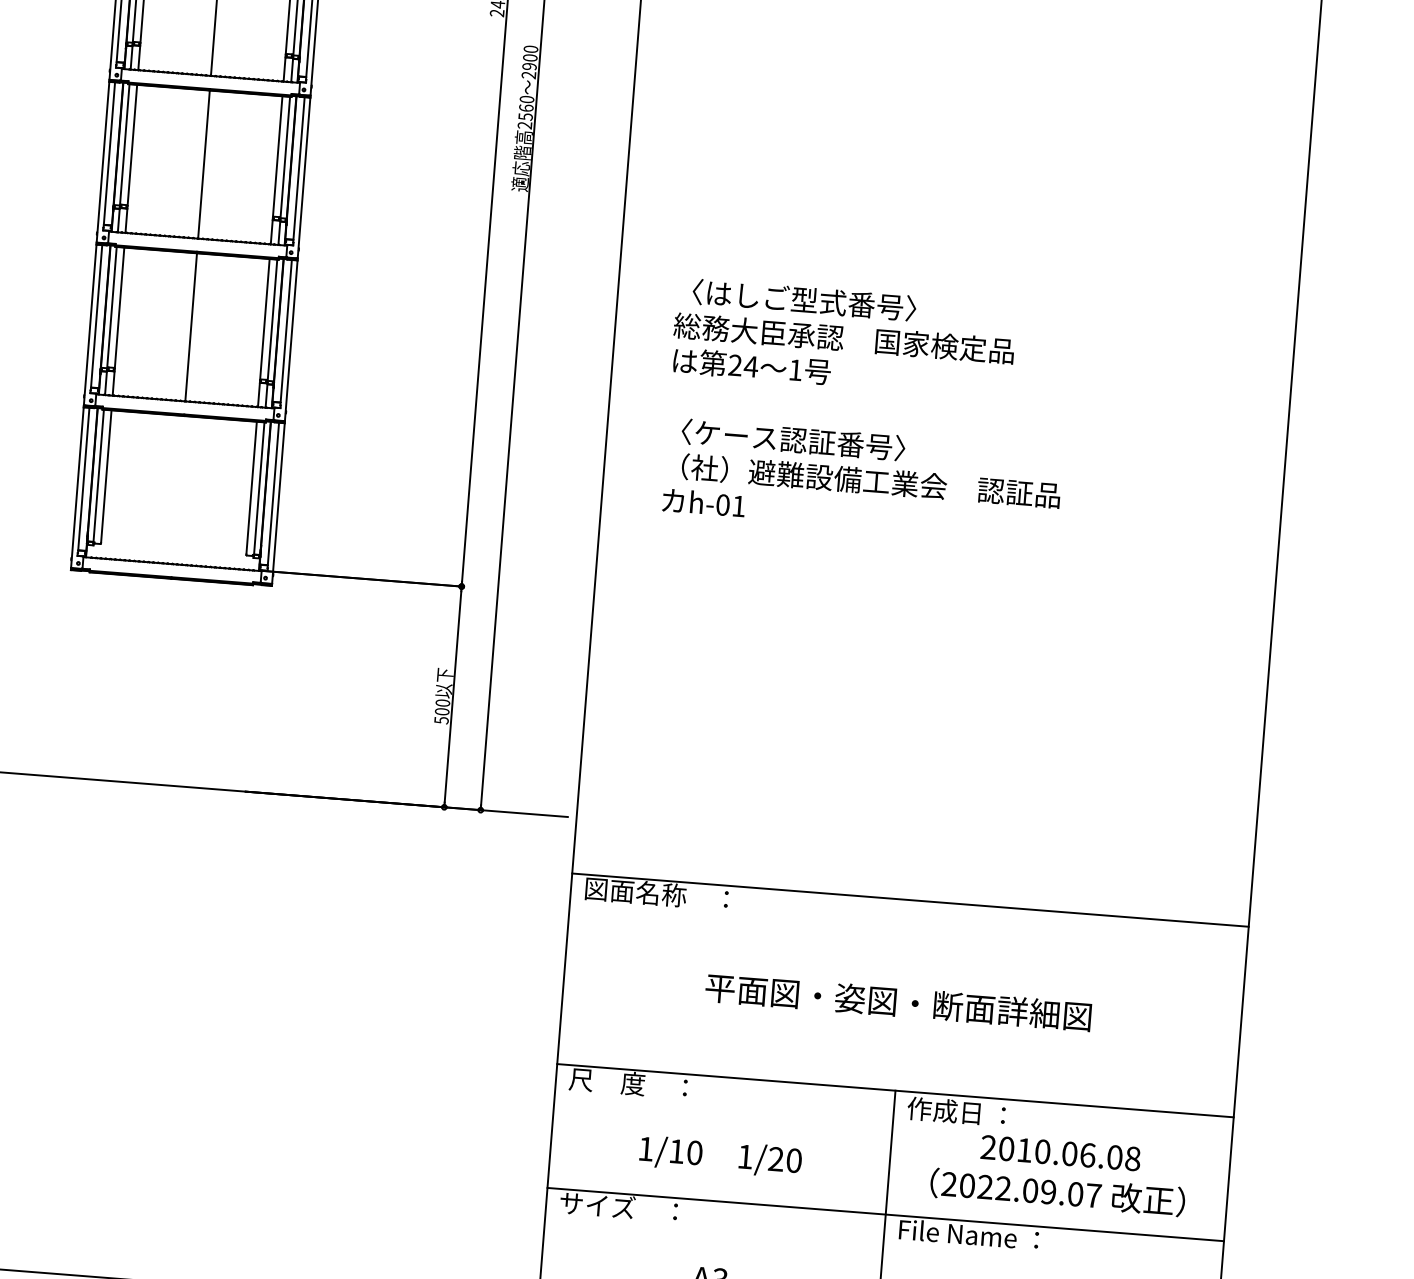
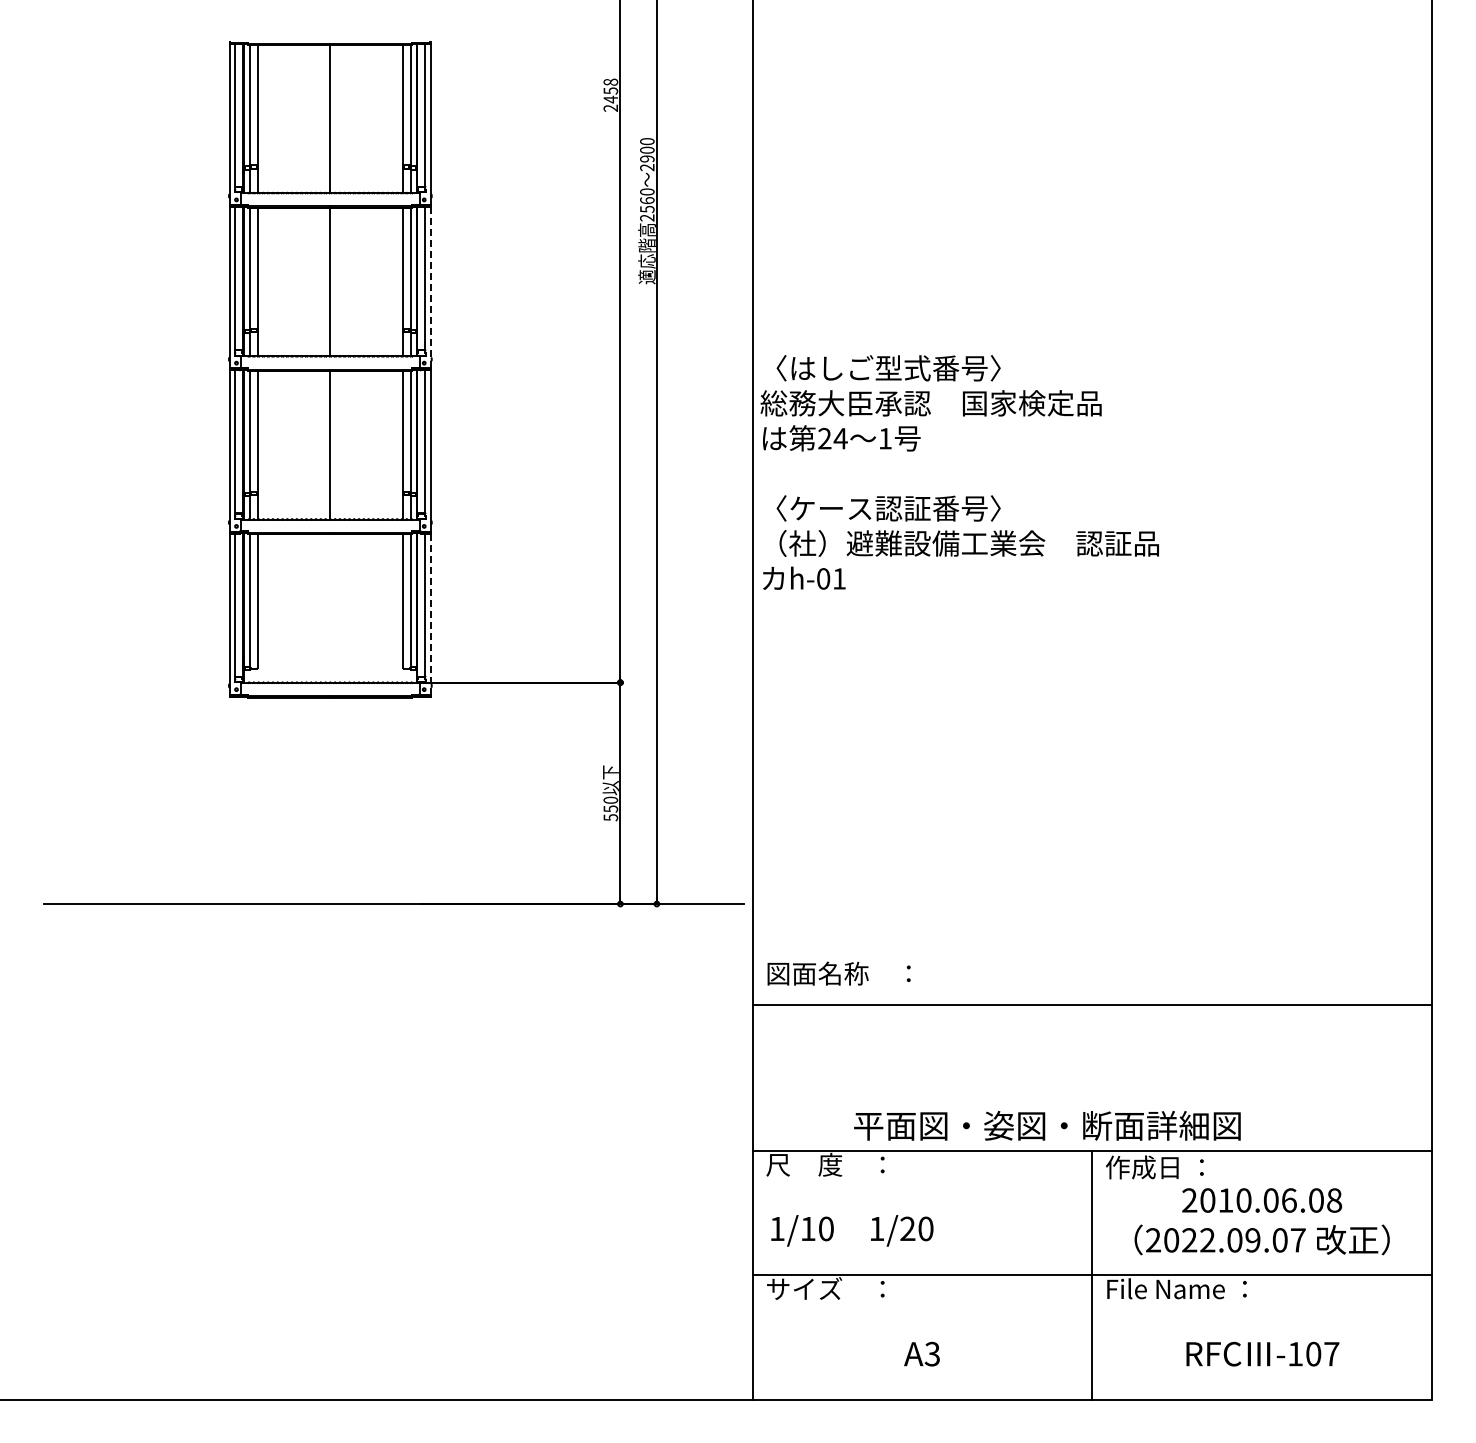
line: (304, 177) -> (431, 287), solid -> dashed
text: (866, 409) -> (959, 472), moved
line: (278, 503) -> (431, 614), solid -> dashed
text: (441, 711) -> (610, 808), 500 -> 550
line: (910, 900) -> (1092, 1005), moved
text: (898, 1001) -> (1047, 1125), moved
text: (720, 1156) -> (852, 1230), moved

